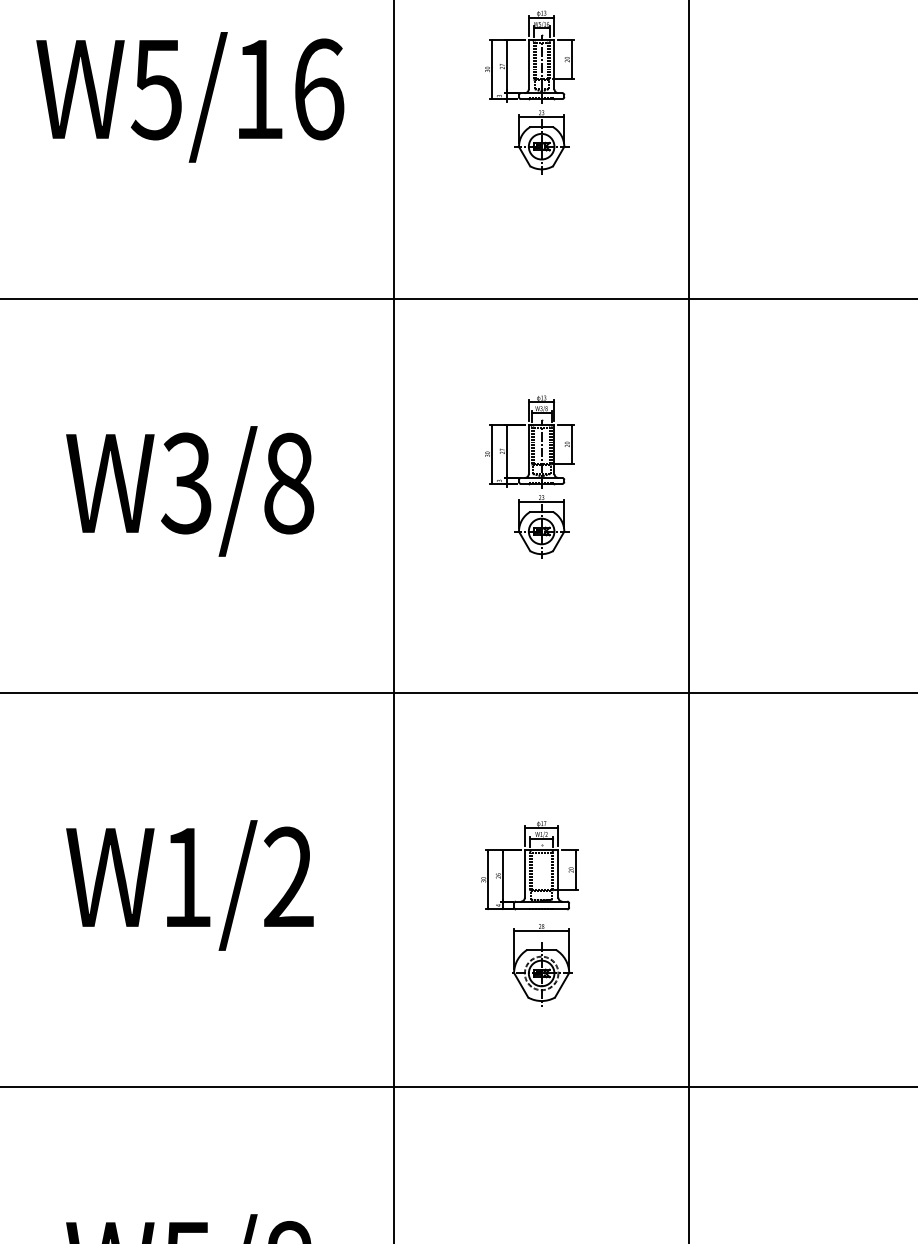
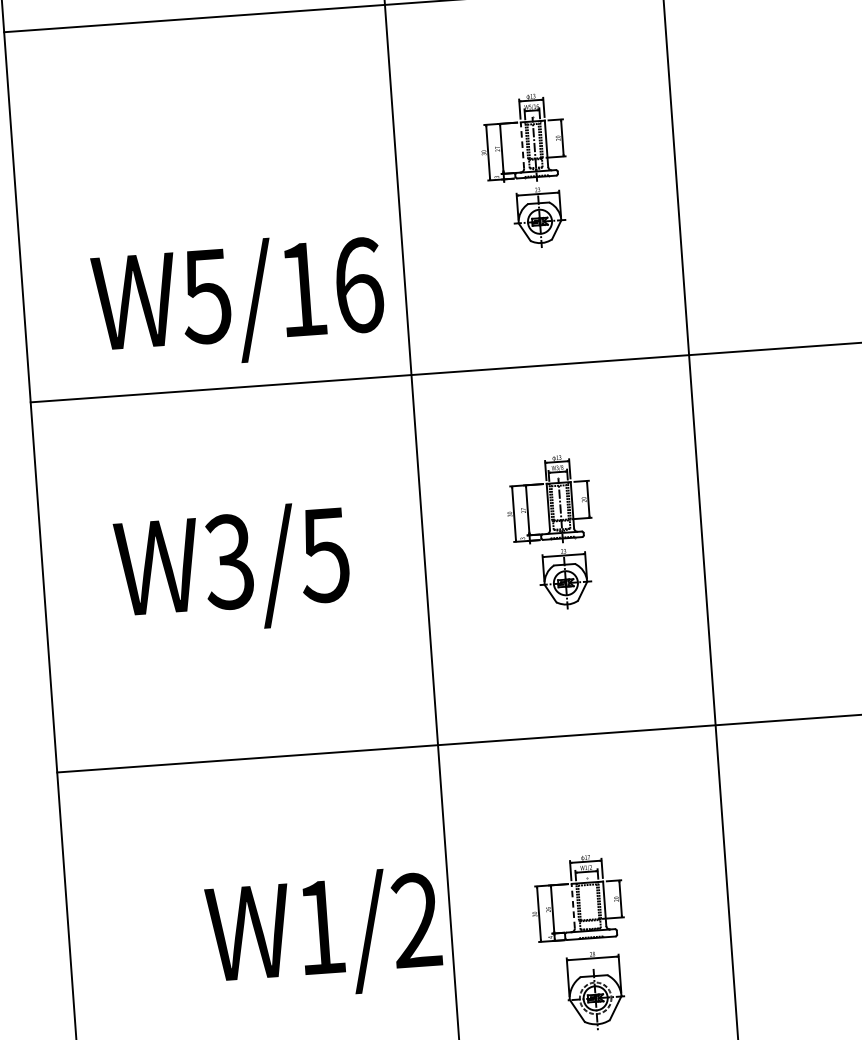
line: (528, 64) -> (522, 145), solid -> dashed
text: (190, 97) -> (238, 301), moved
text: (288, 483) -> (324, 555), W3/8 -> W3/5
line: (524, 874) -> (572, 906), solid -> dashed
text: (189, 885) -> (323, 934), moved

